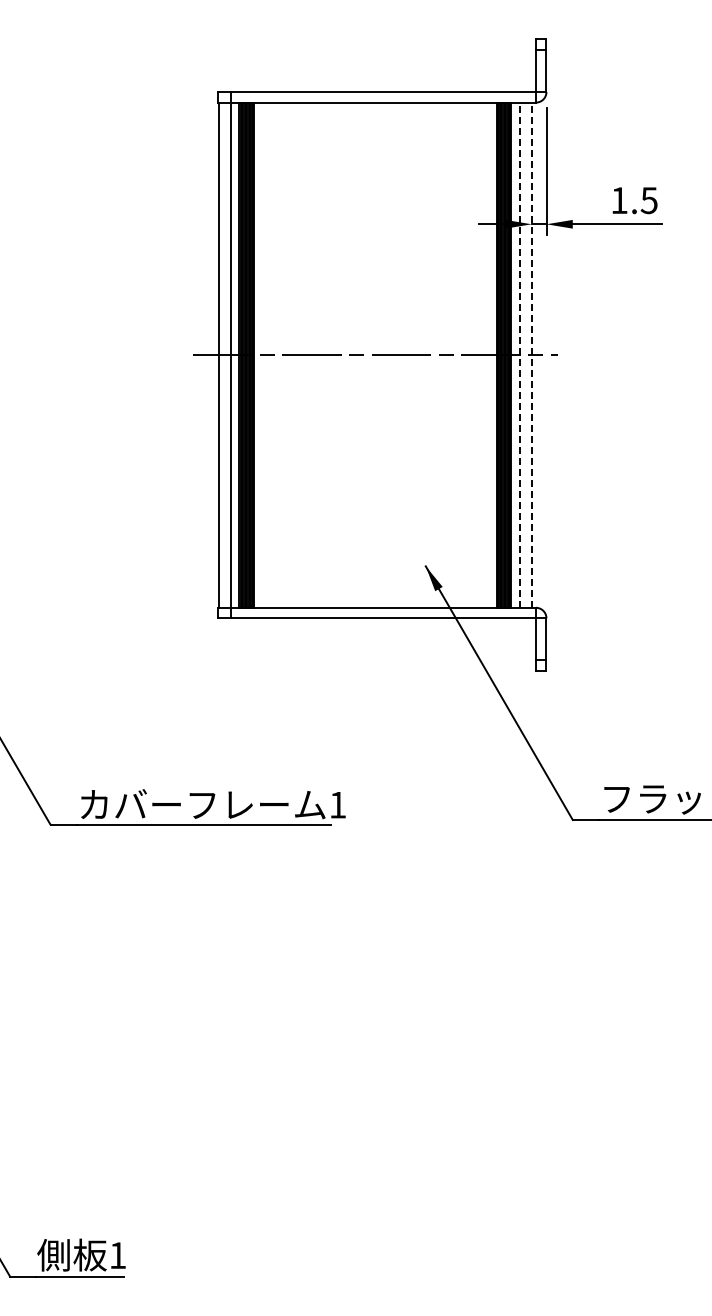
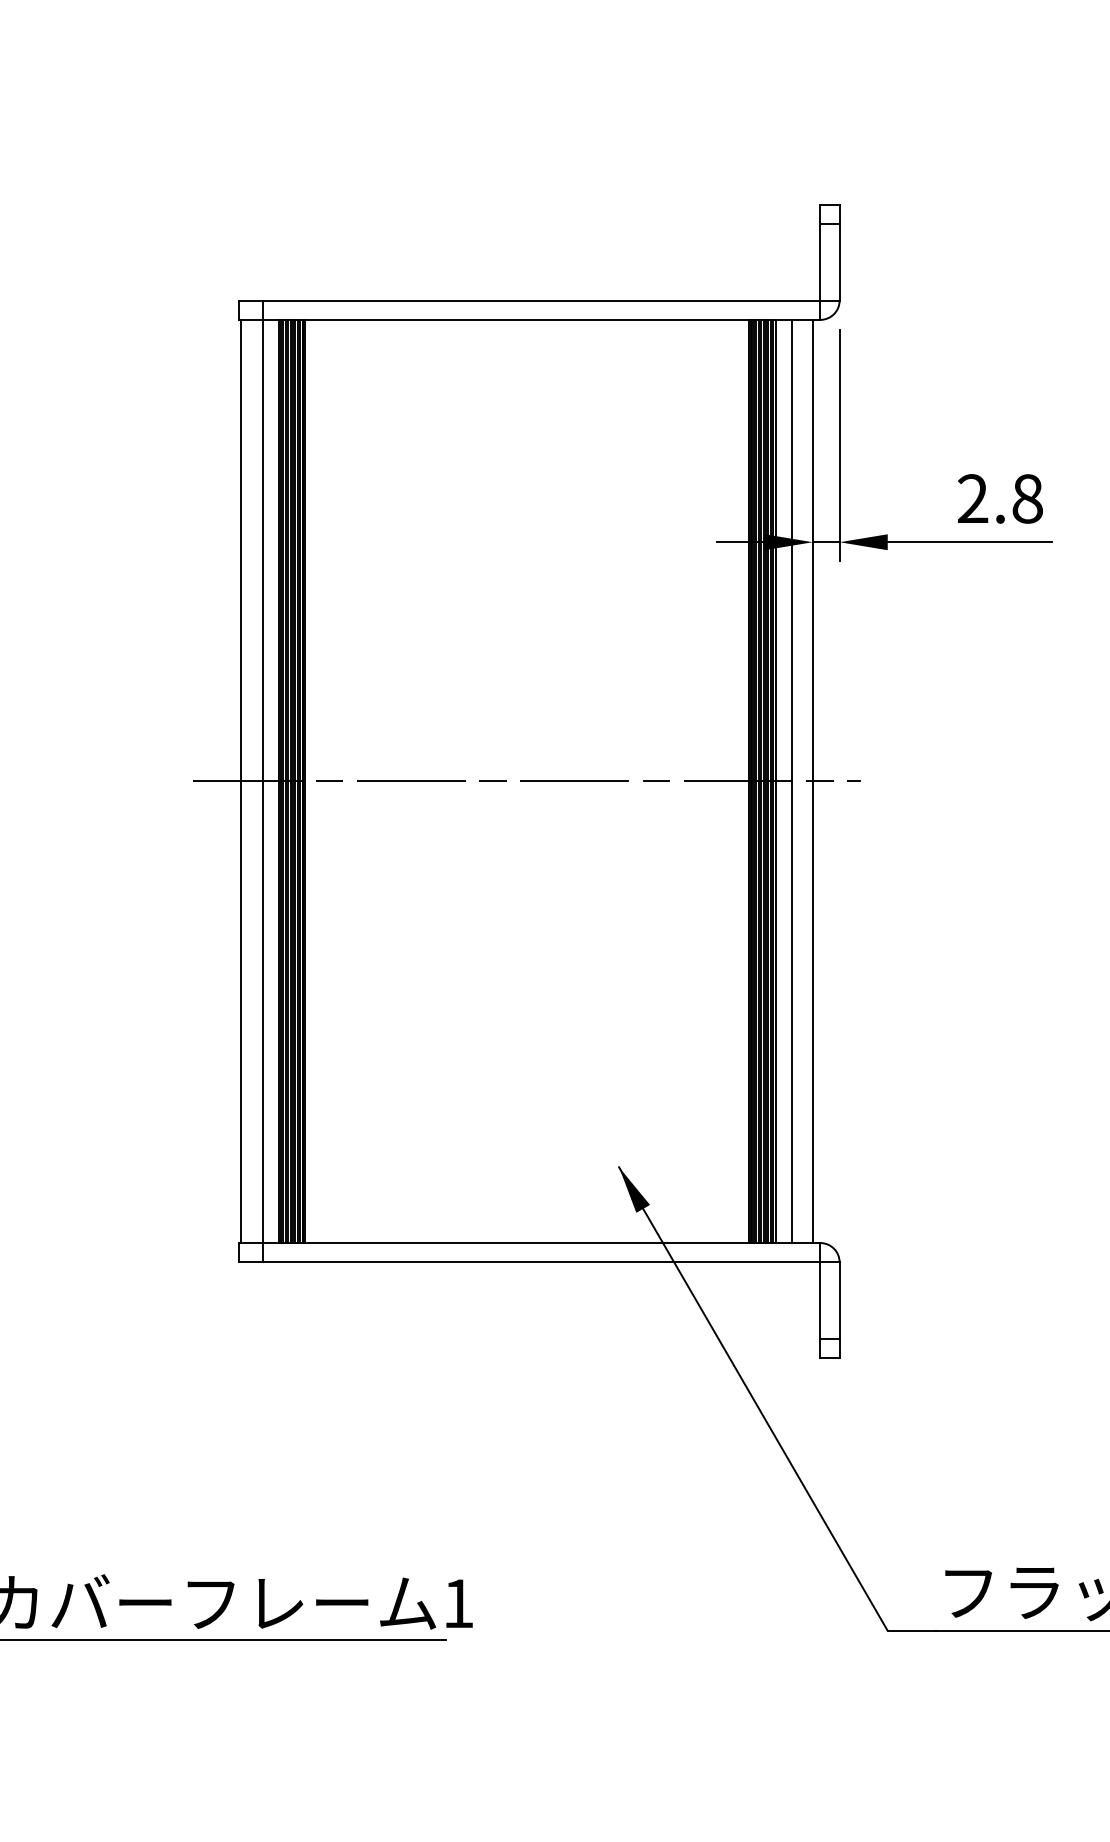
text: (634, 200) -> (1000, 498), 1.5 -> 2.8
line: (520, 355) -> (792, 782), dashed -> solid
line: (531, 355) -> (812, 782), dashed -> solid

